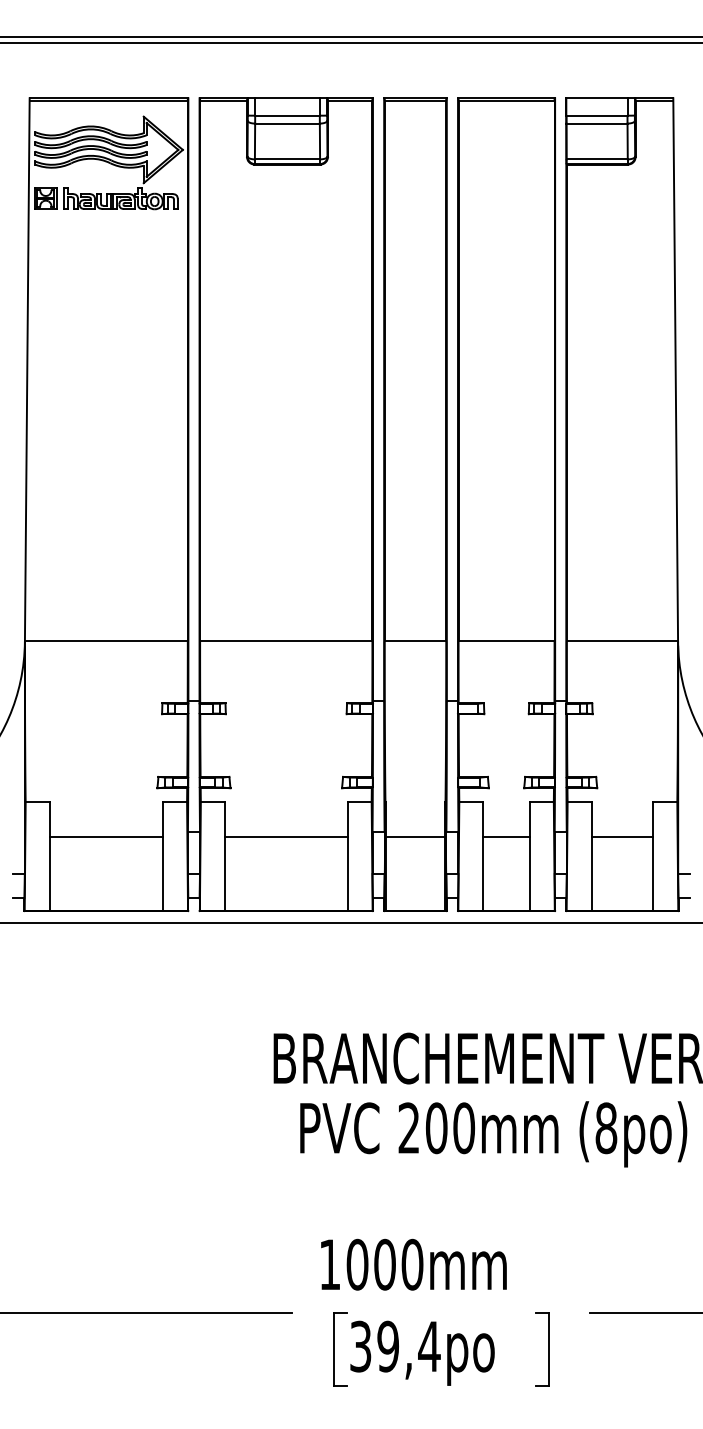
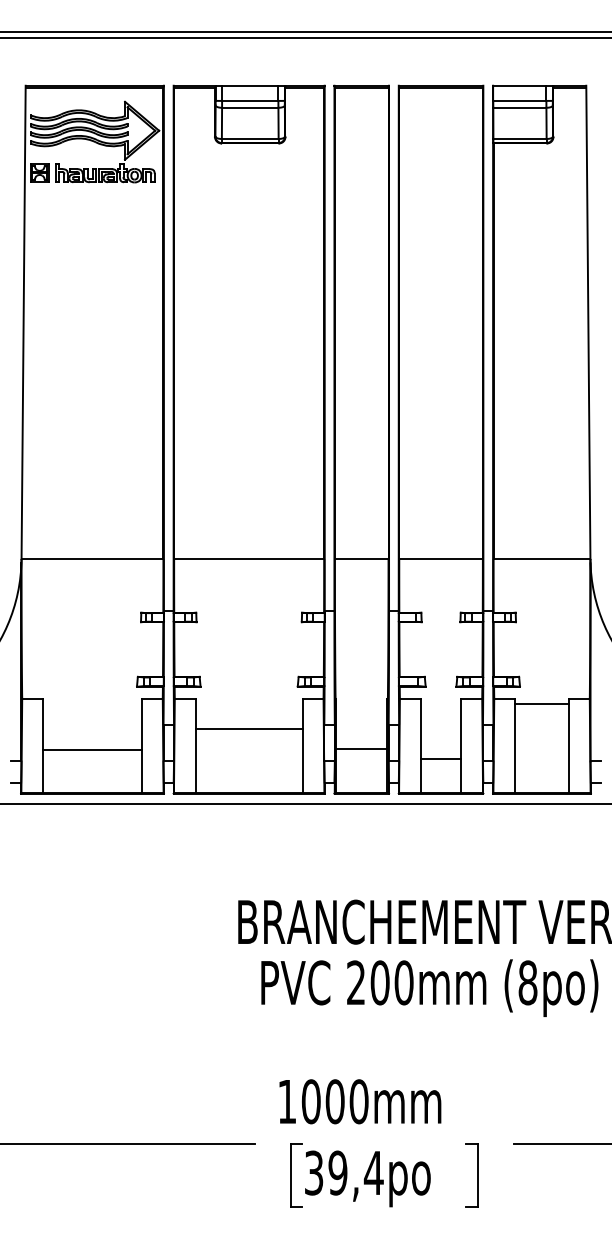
line: (106, 836) -> (92, 749), moved
line: (415, 836) -> (361, 748), moved
line: (506, 836) -> (441, 759), moved
line: (622, 836) -> (542, 703), moved

